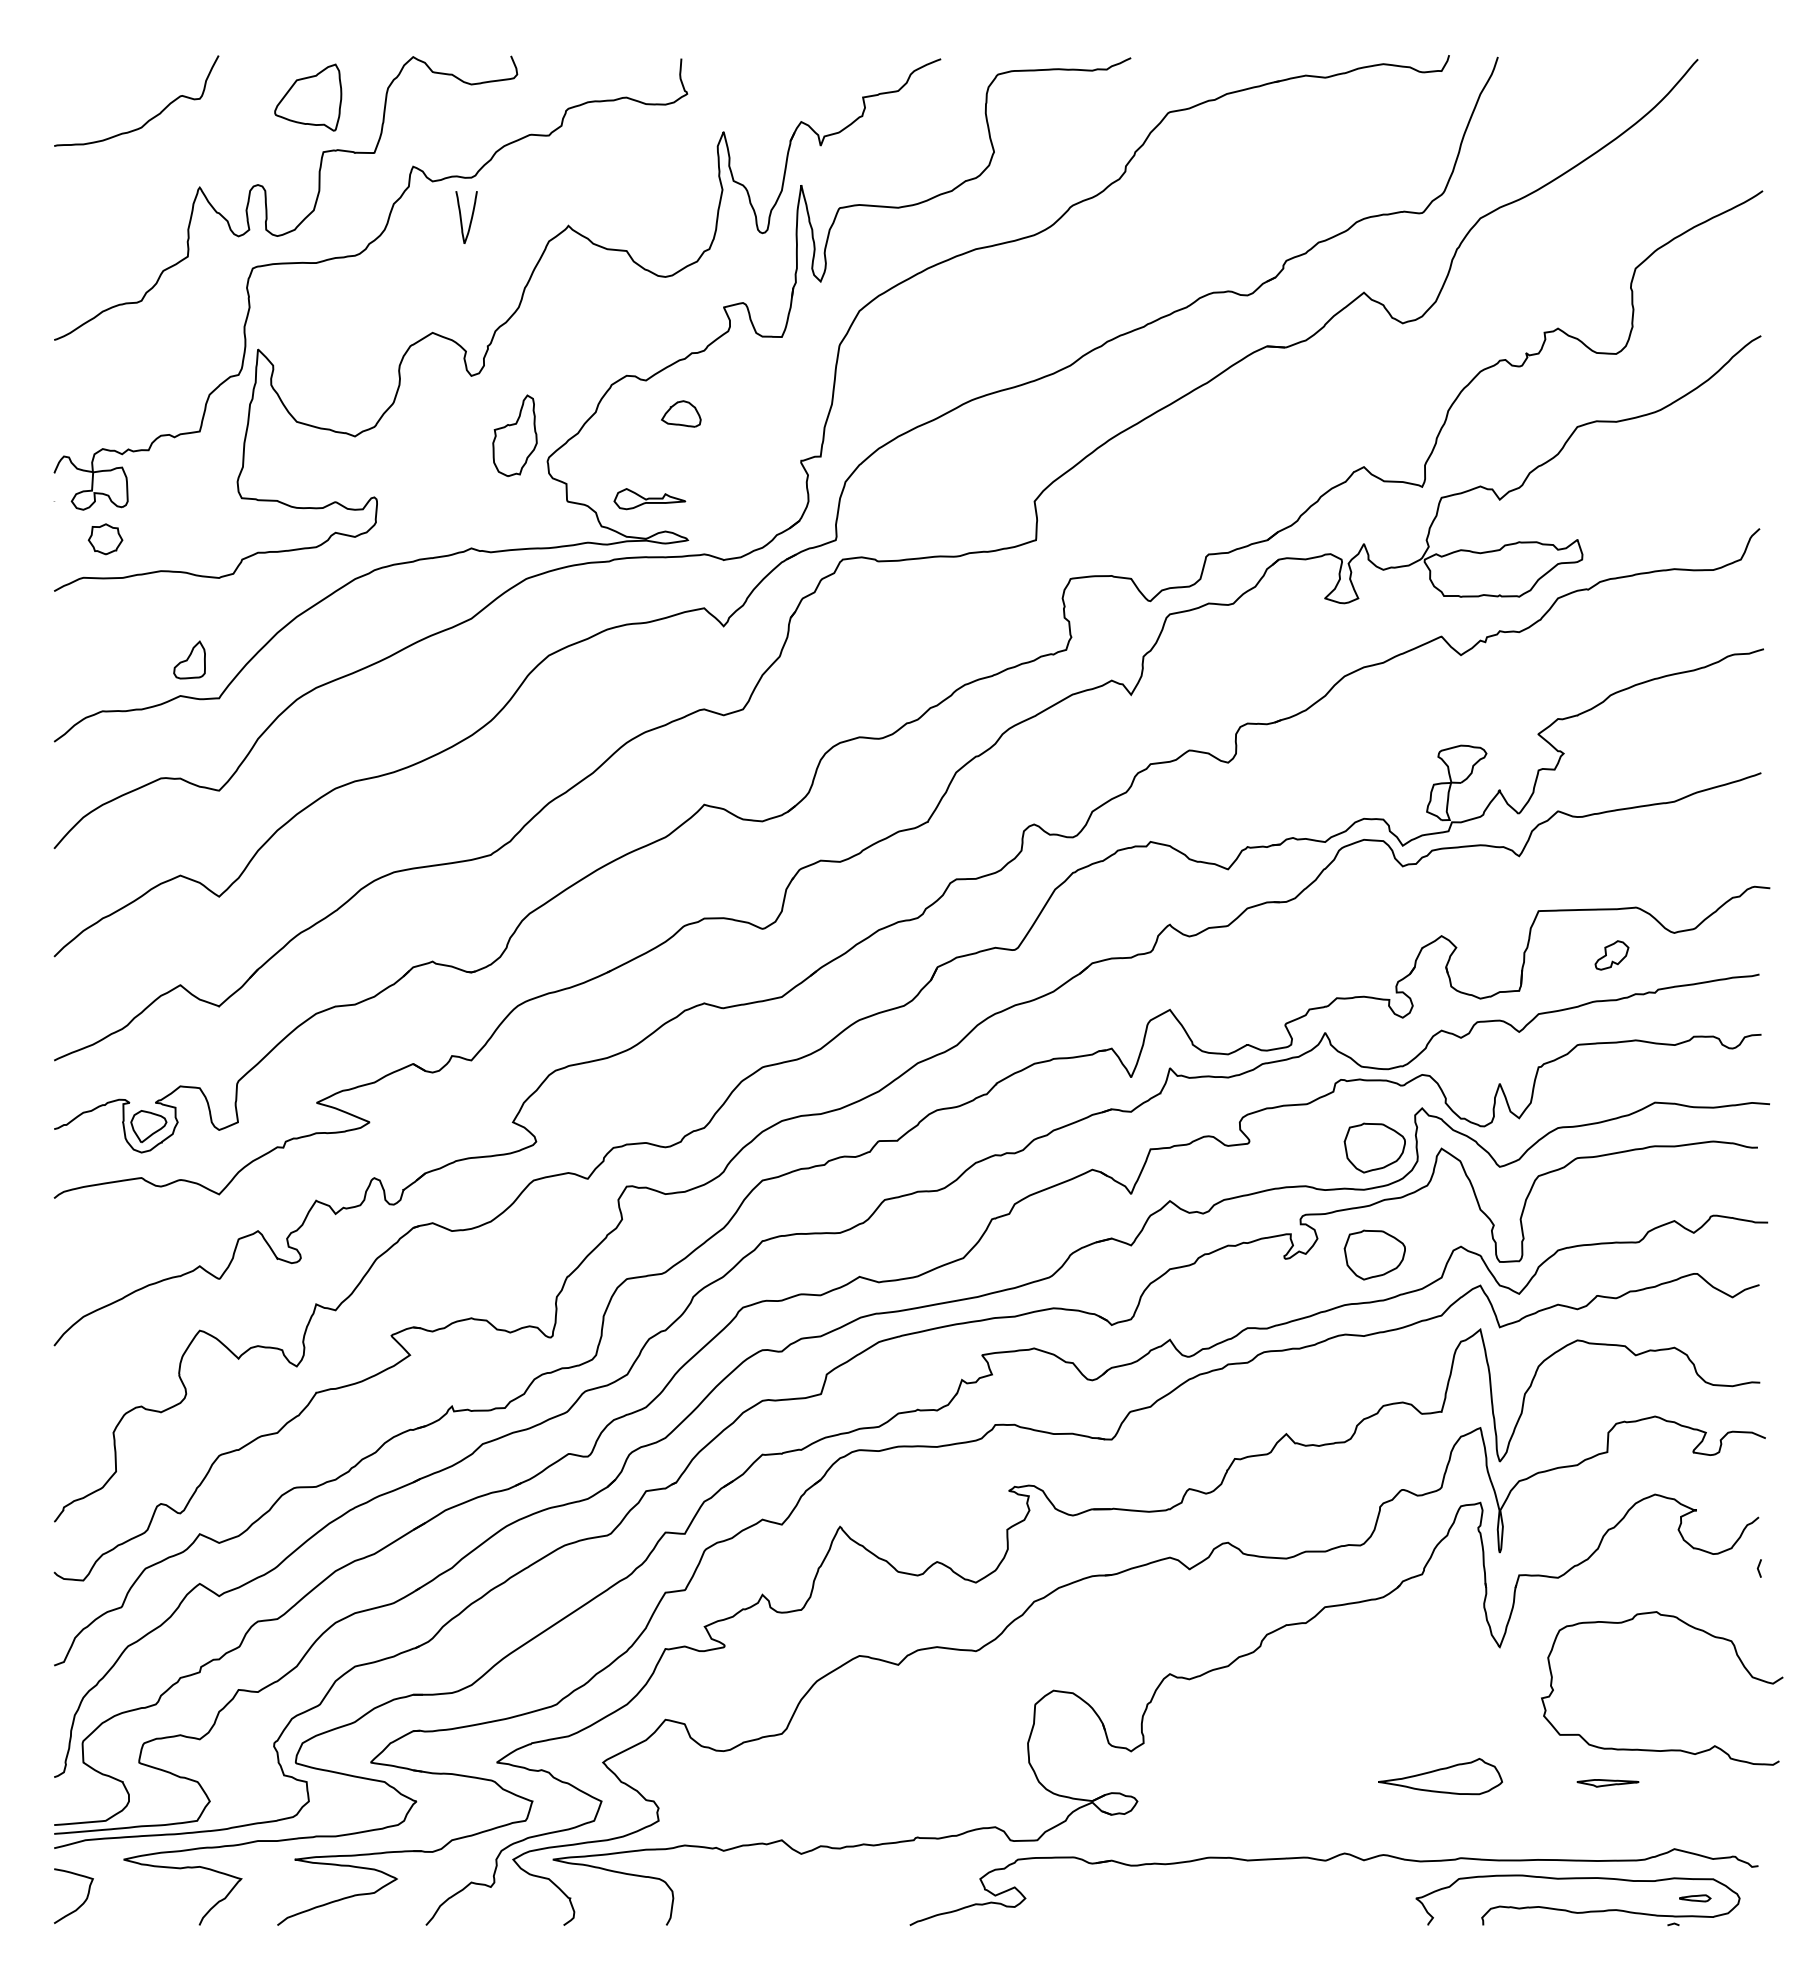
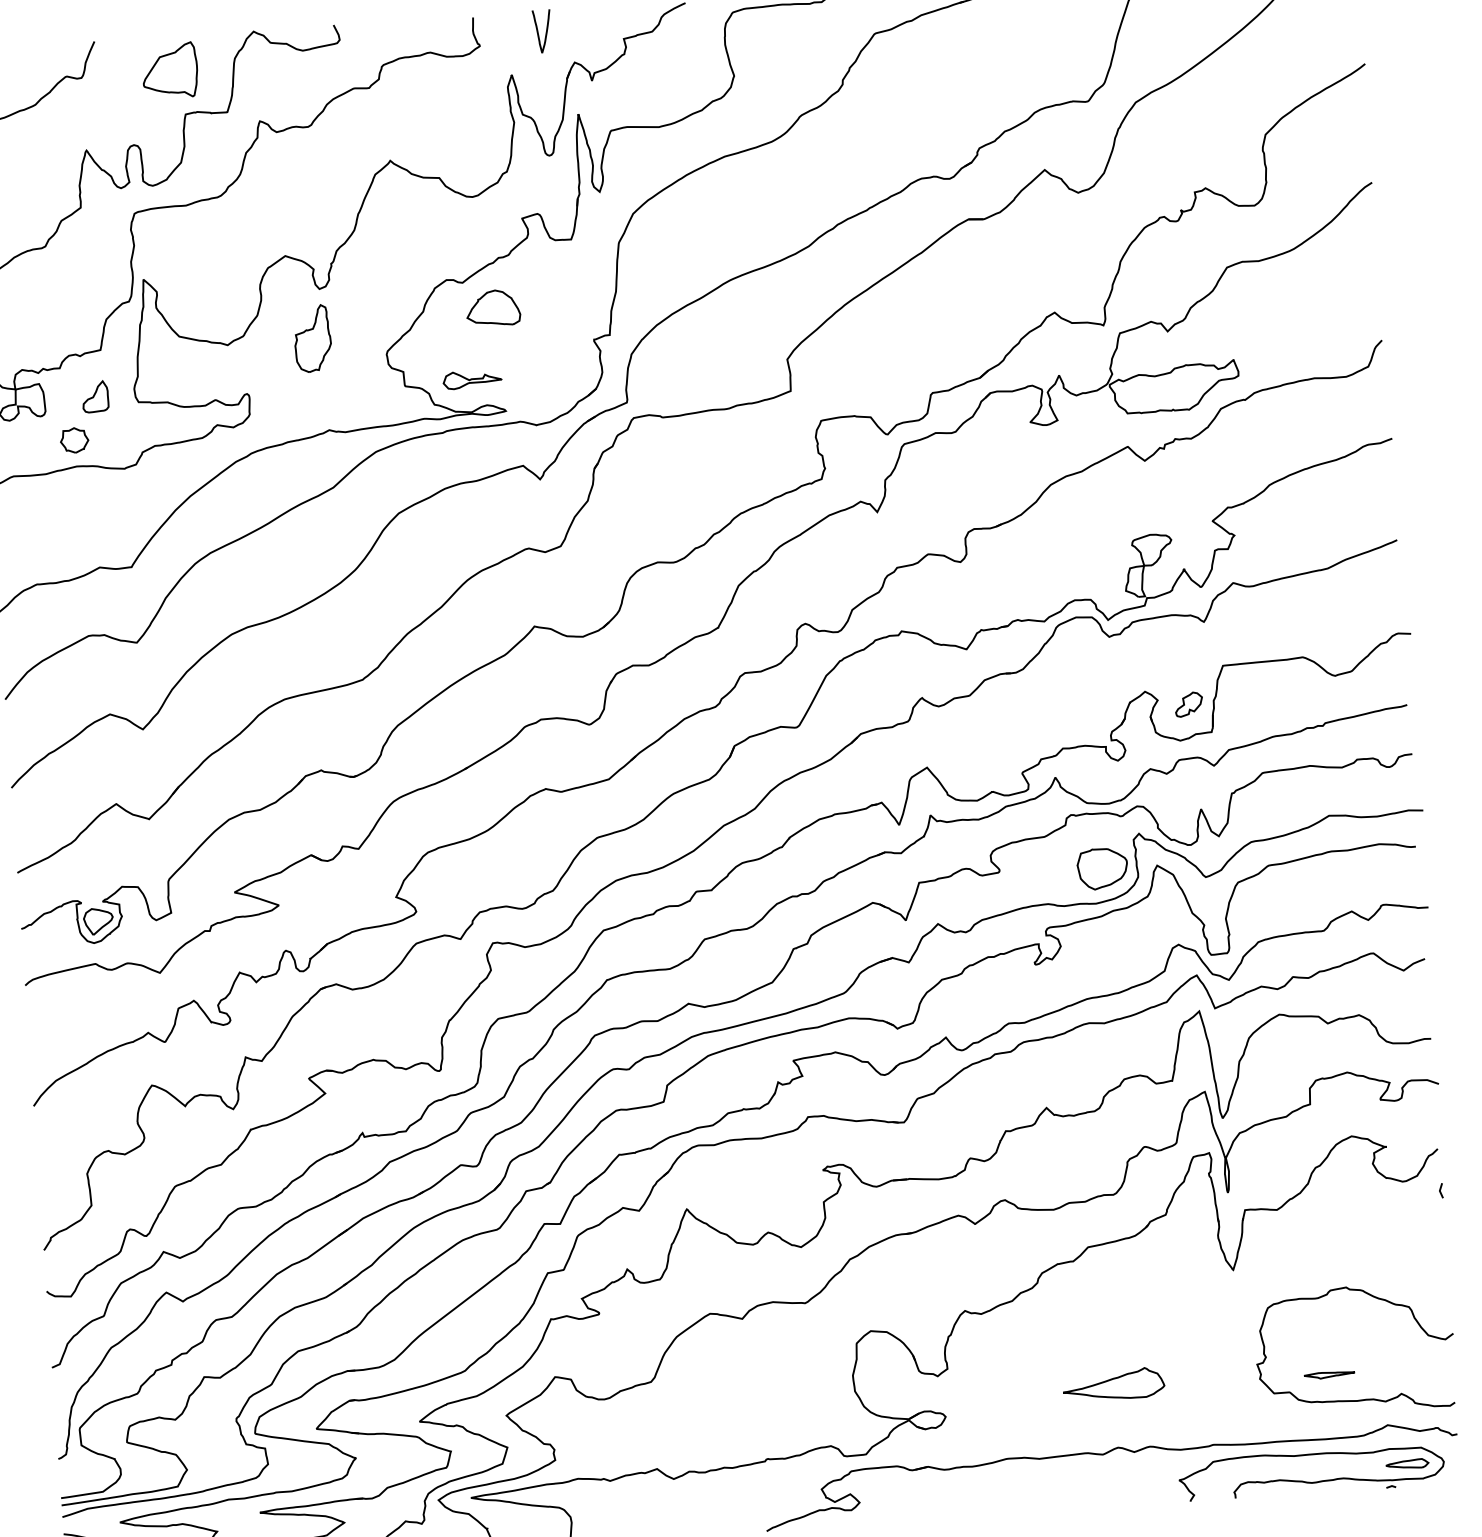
curve: (470, 219) -> (545, 32), moved
part: (681, 413) -> (493, 307), size x1.67
part: (514, 435) -> (312, 338), moved
part: (105, 539) -> (74, 440), moved
part: (189, 659) -> (95, 396), moved
part: (1611, 955) -> (1188, 704), moved
part: (1374, 1254) -> (1108, 956), removed
curve: (1664, 1749) -> (1360, 1399), moved
part: (1440, 1776) -> (1113, 1384), moved
part: (1694, 1898) -> (1406, 1464), size x1.67

